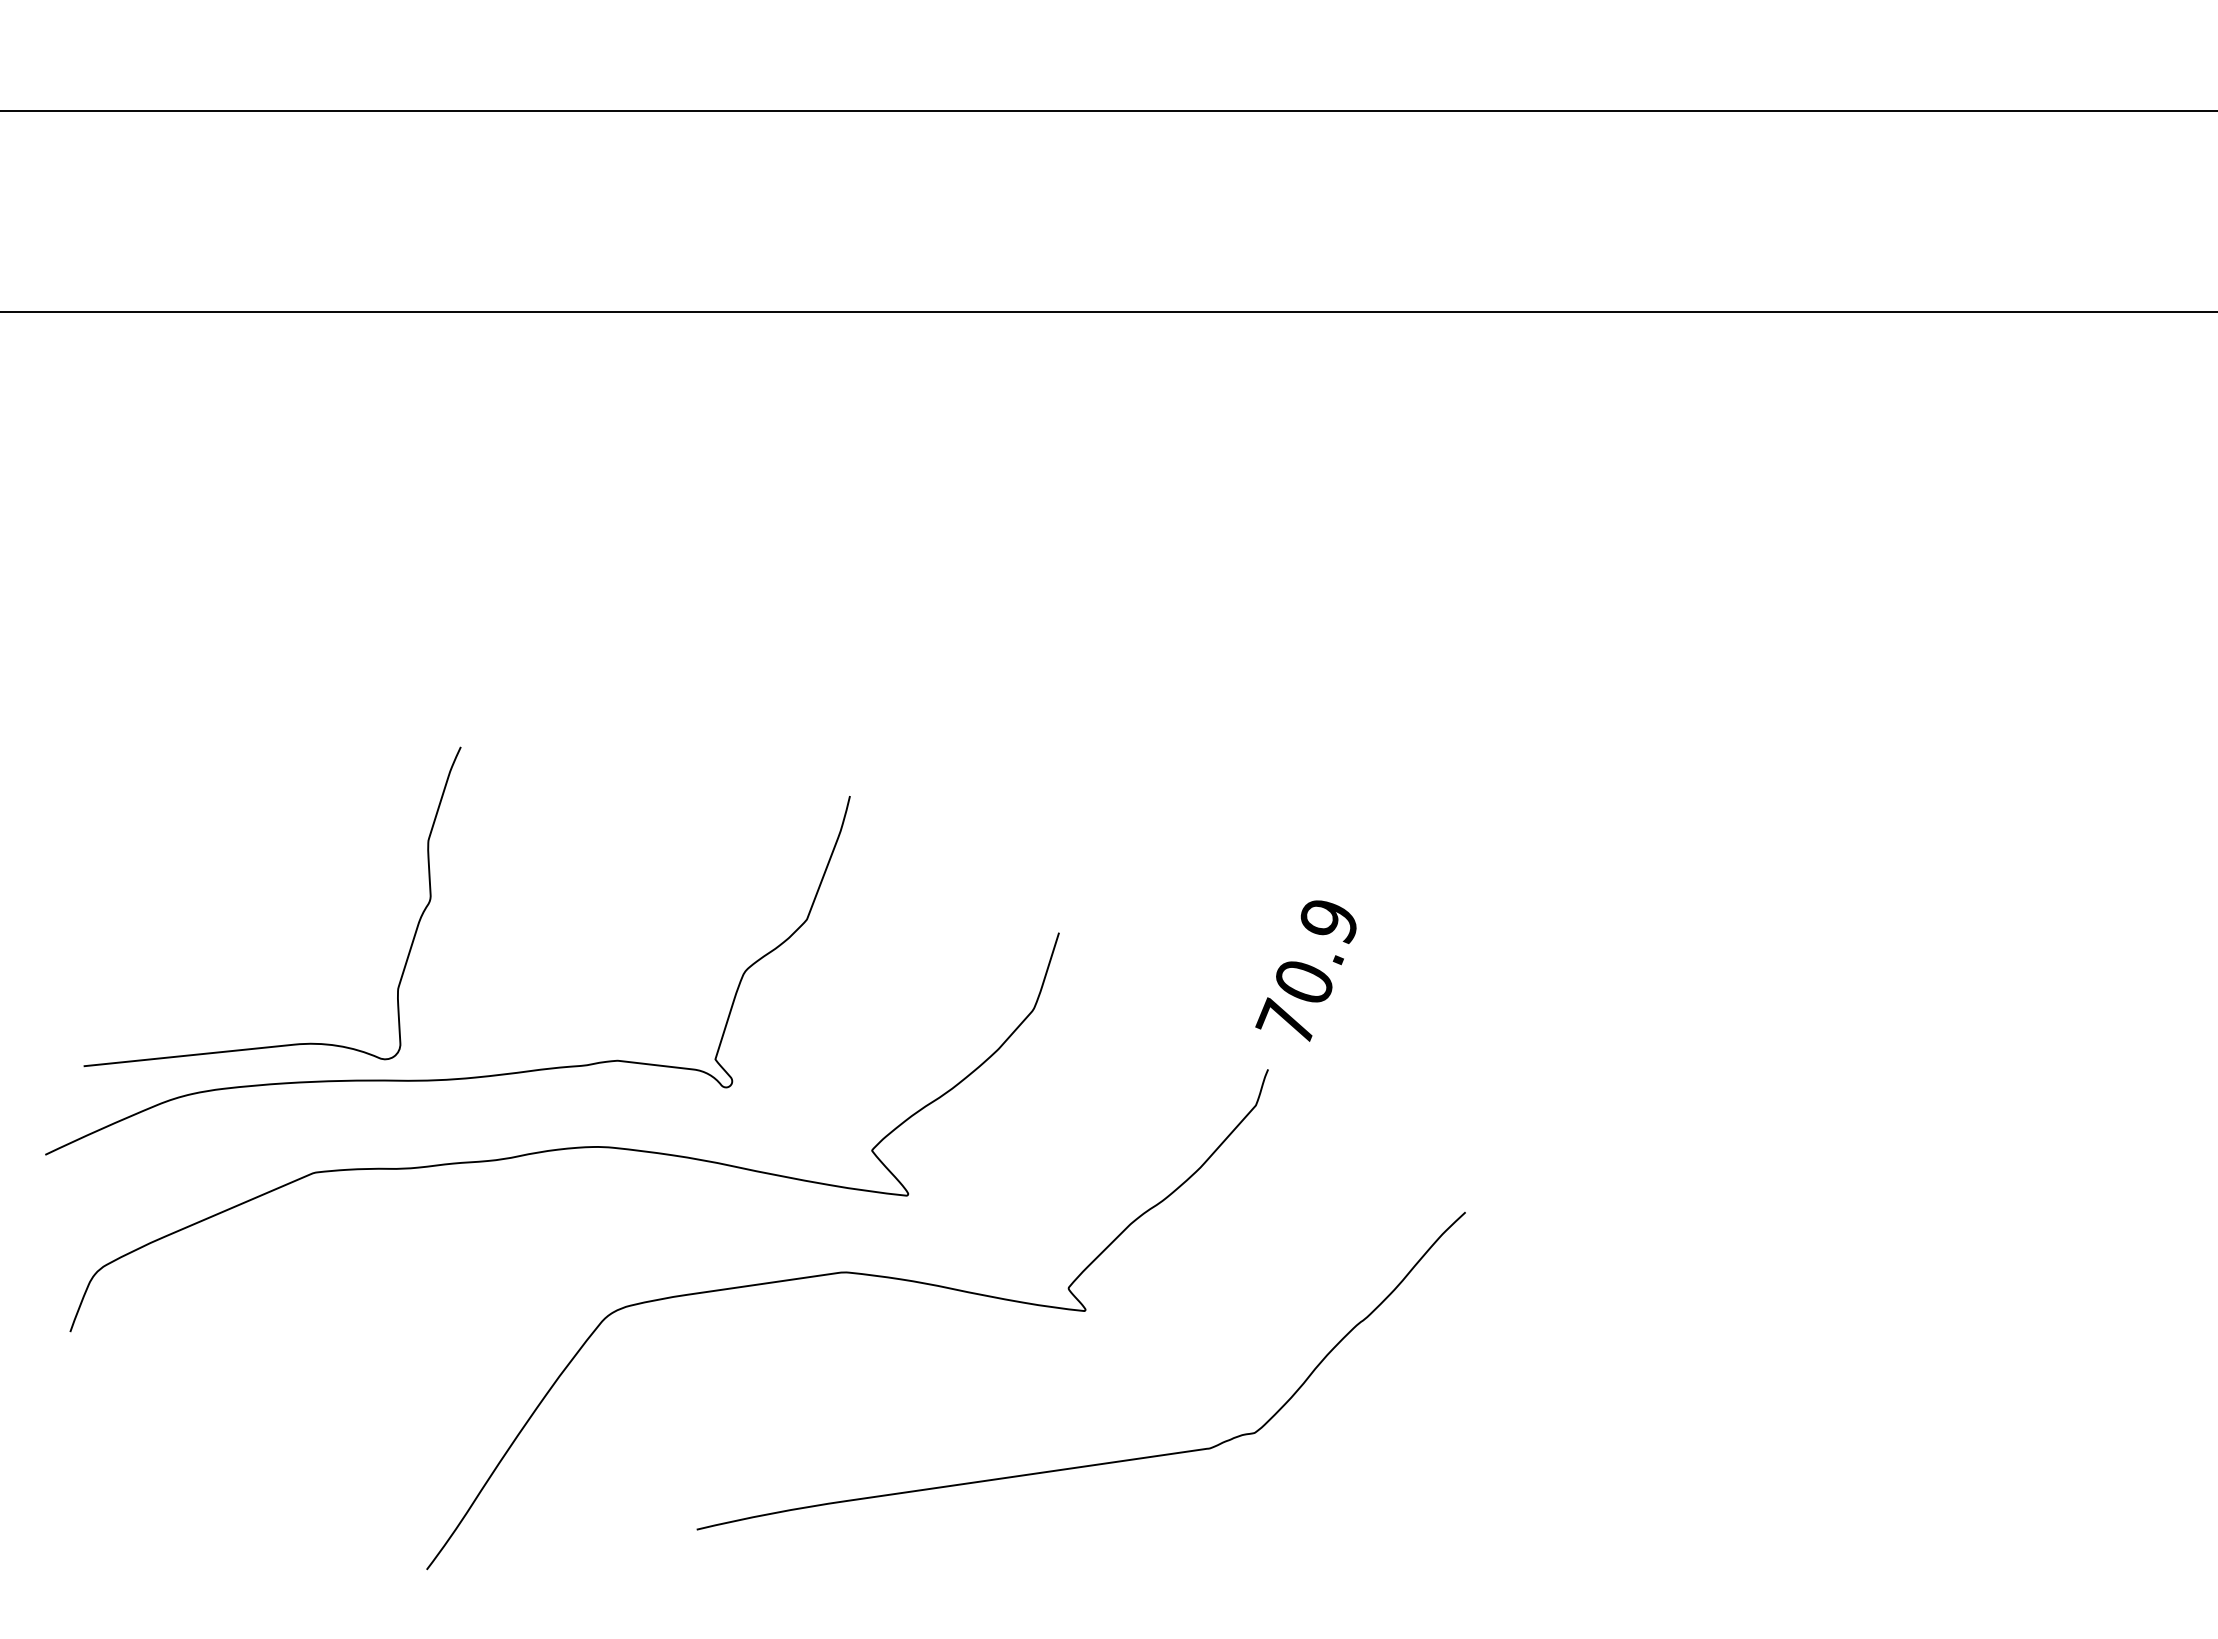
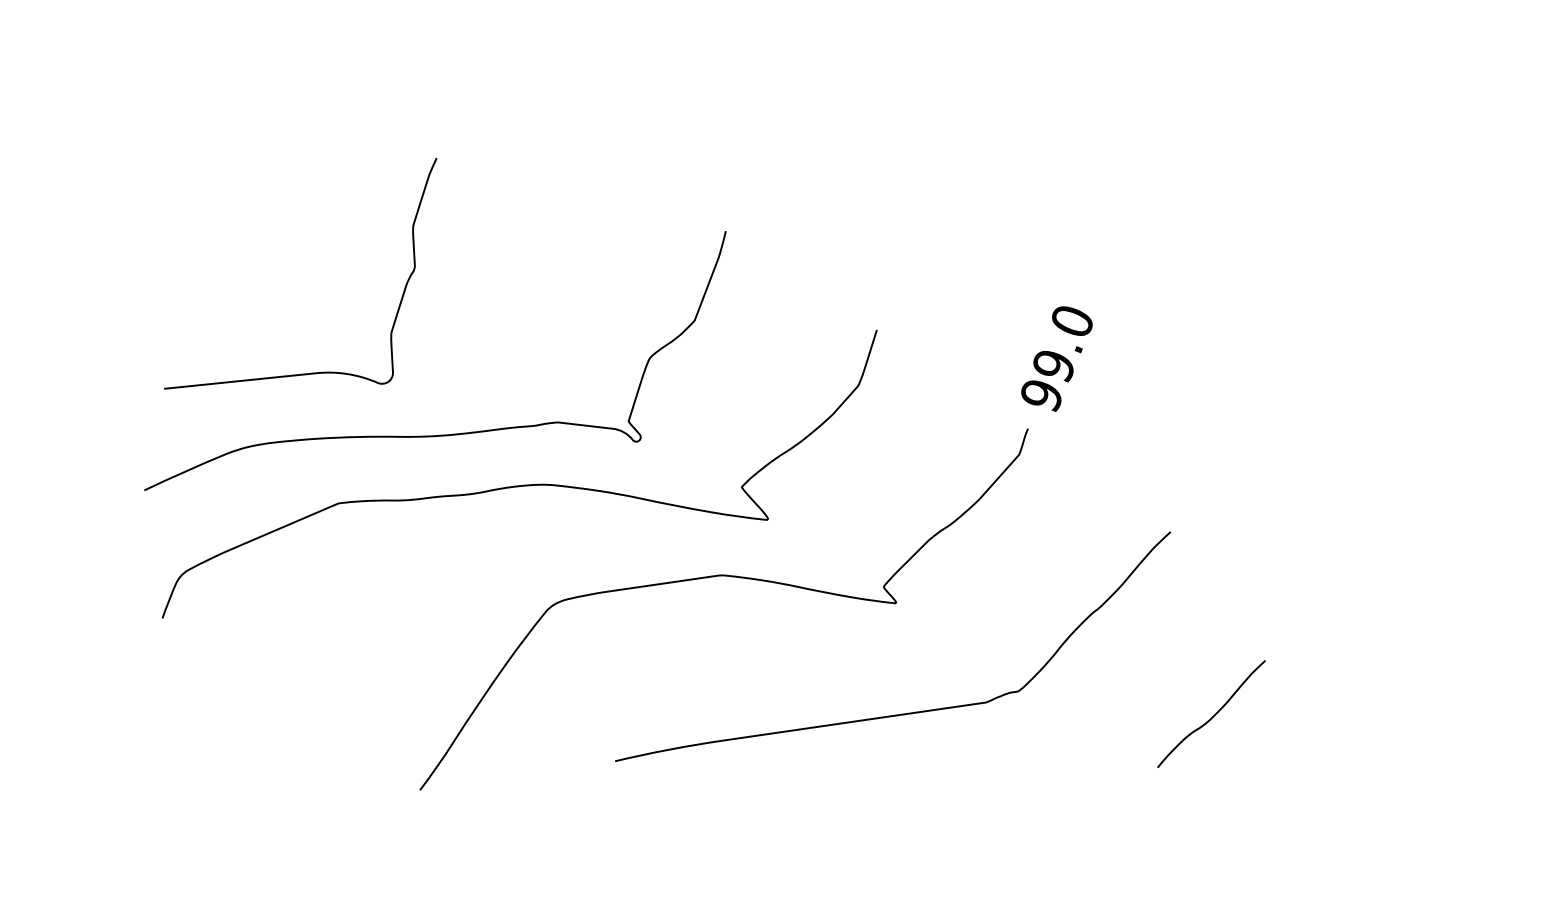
text: (1306, 973) -> (1055, 359), 70.9 -> 99.0
curve: (283, 1044) -> (308, 373), moved
curve: (1525, 1465) -> (1213, 714), added

